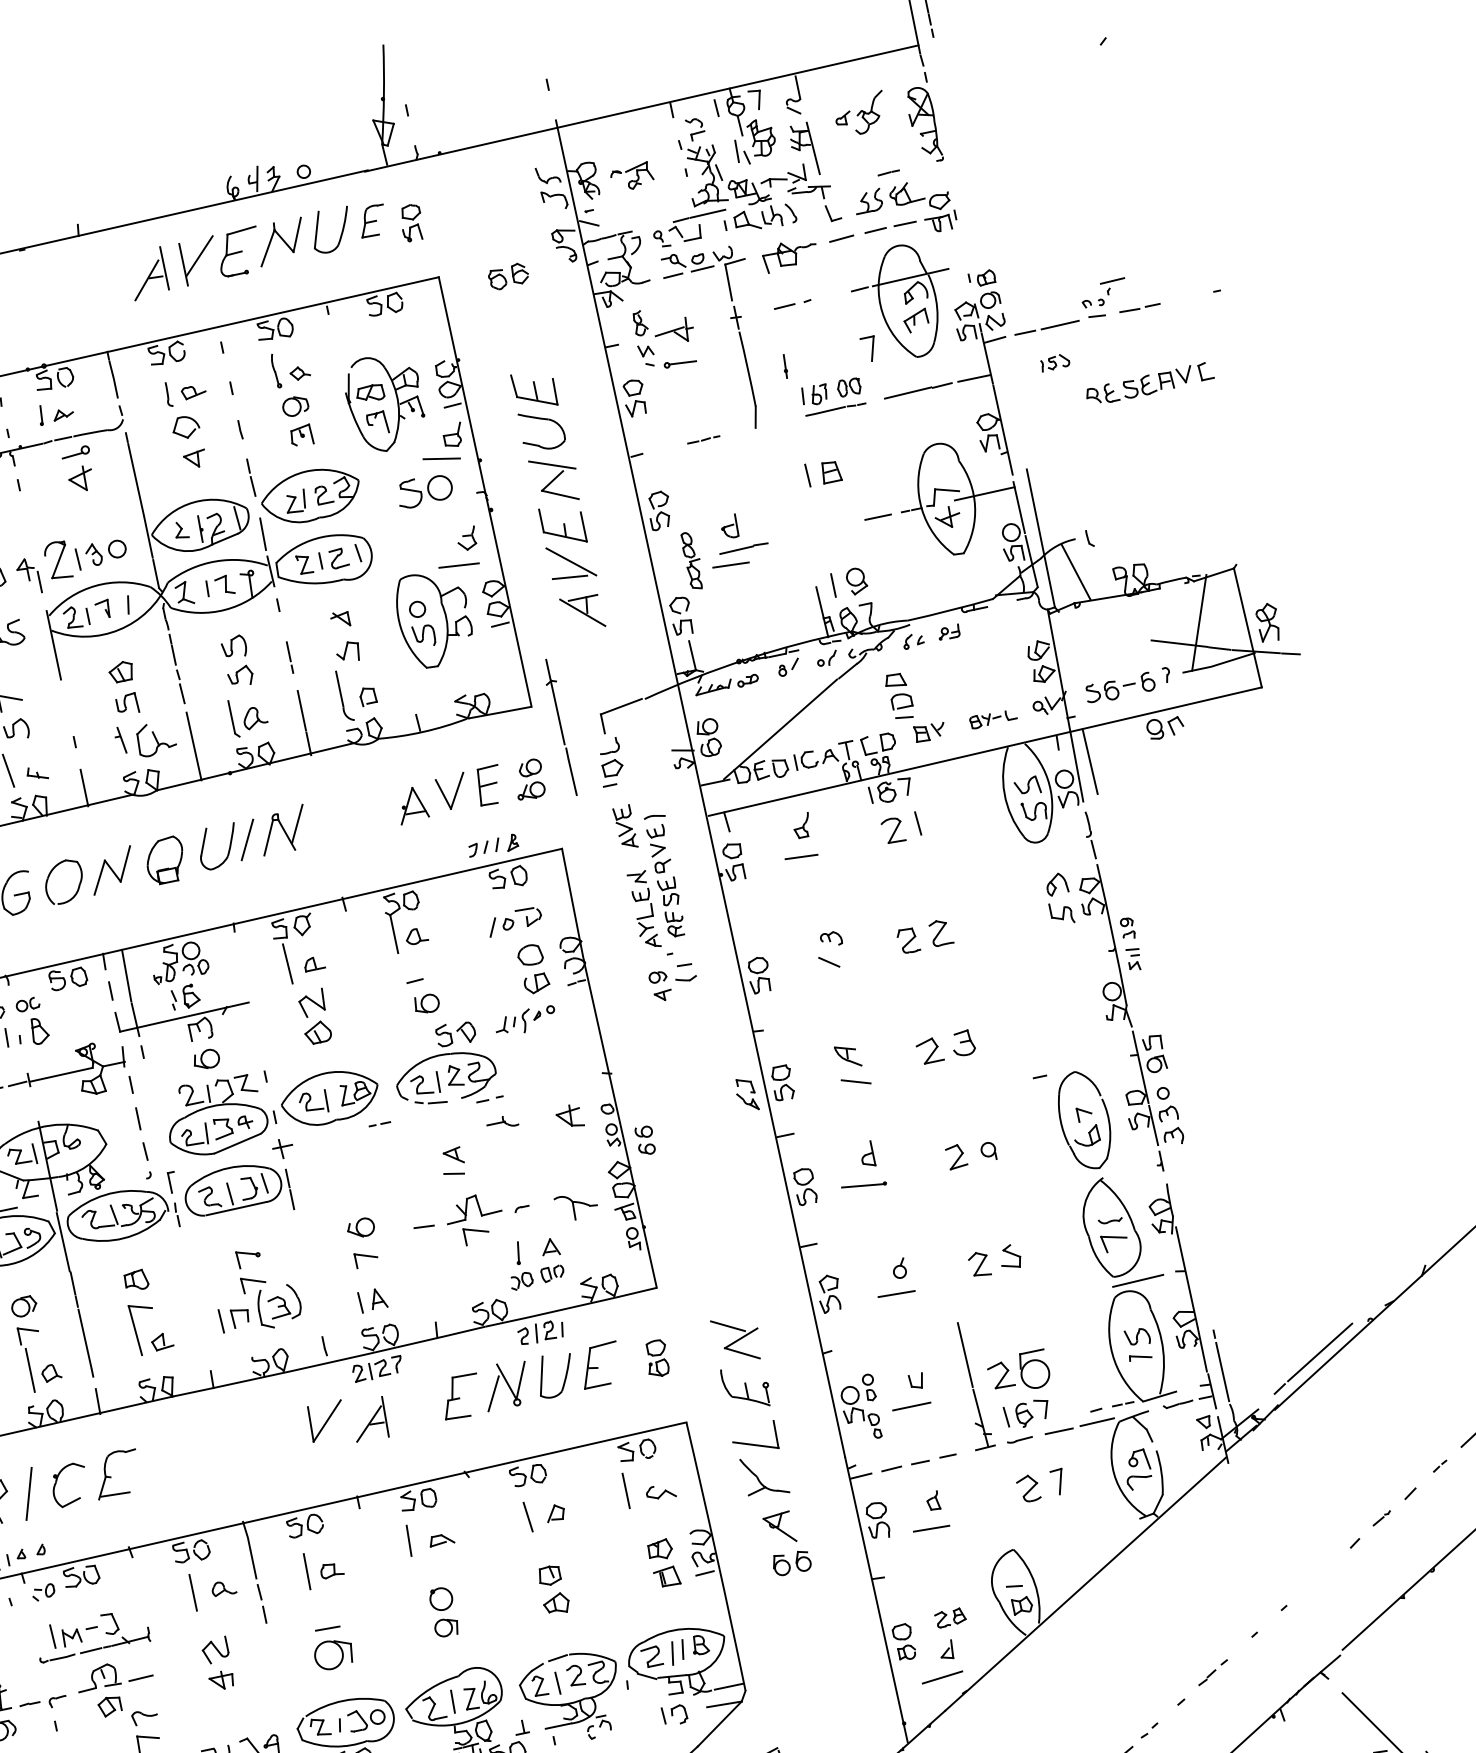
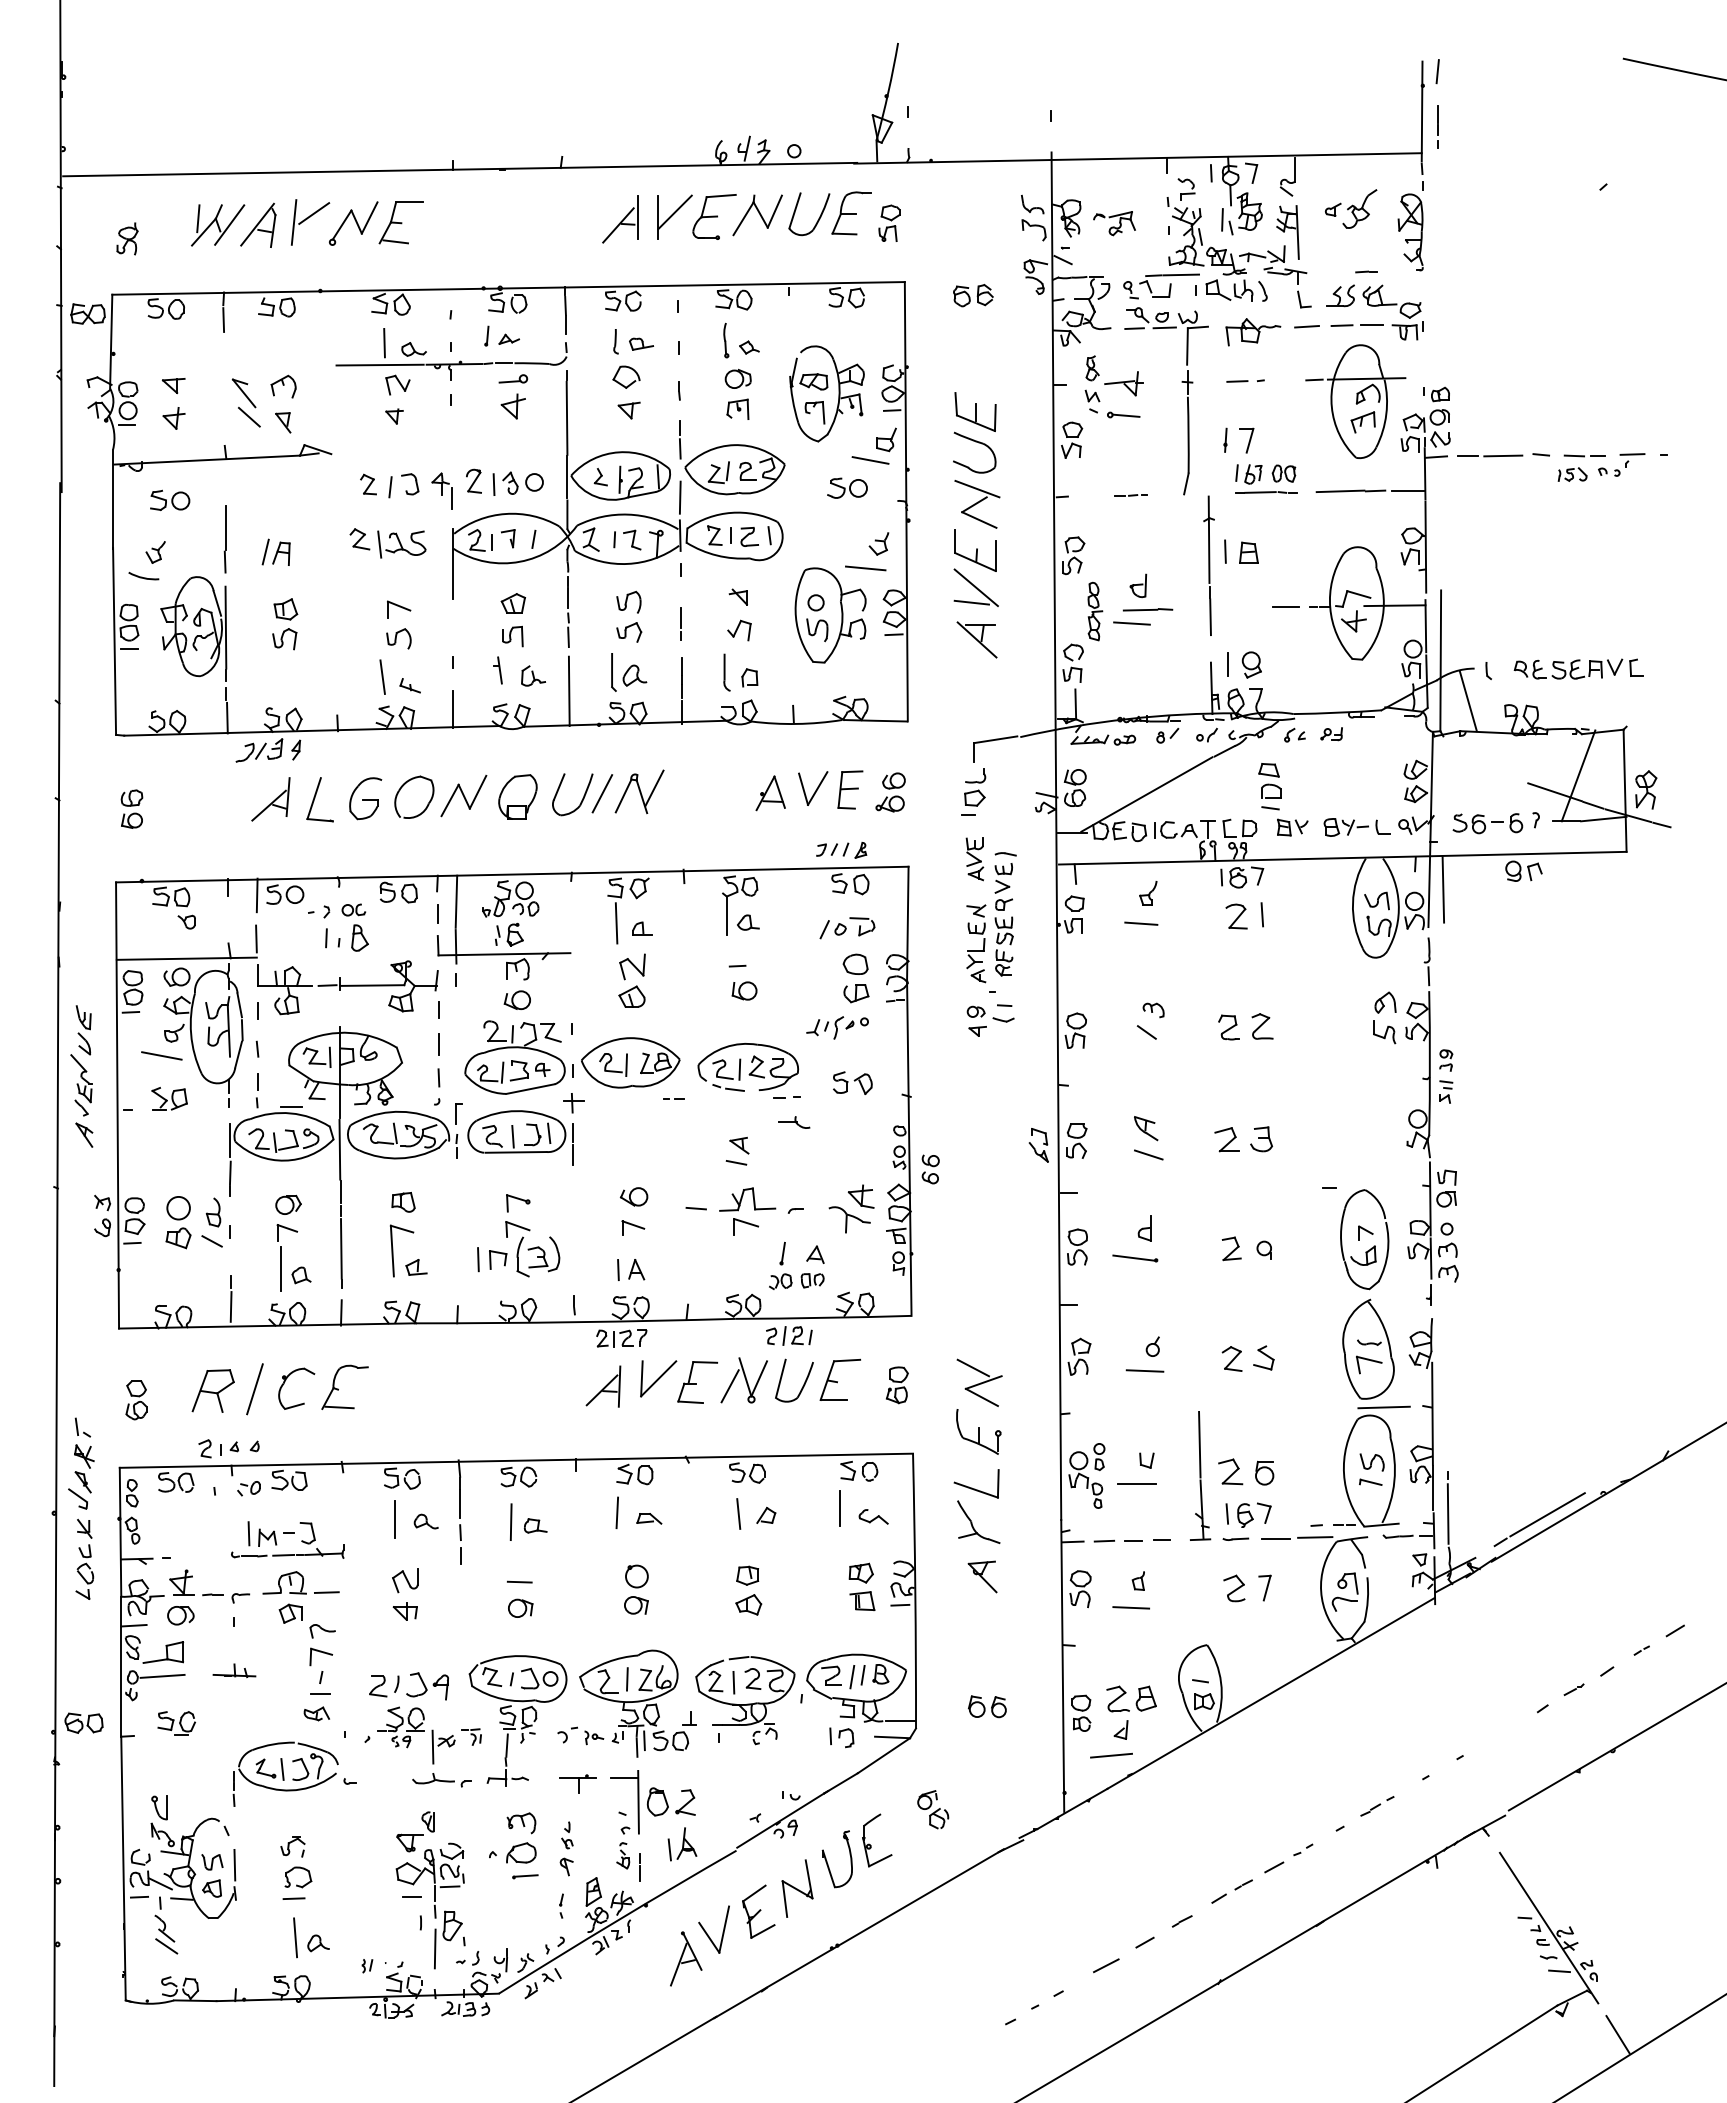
part: (372, 221) -> (851, 213), size x1.43
part: (1103, 293) -> (1621, 464), moved
part: (869, 349) -> (1246, 440), moved
part: (1054, 362) -> (1572, 474), moved
part: (1149, 383) -> (1578, 668), moved
part: (424, 490) -> (847, 487), size x0.71
part: (57, 559) -> (473, 480), size x0.62
part: (344, 695) -> (726, 672), size x0.71
part: (992, 718) -> (1356, 827), size x1.43
part: (560, 727) -> (1208, 565), moved
part: (155, 738) -> (533, 675), size x0.62
part: (455, 1033) -> (852, 1082), moved
part: (568, 1116) -> (860, 1196), moved
part: (1034, 1368) -> (1264, 1472), size x0.62
part: (326, 1420) -> (658, 1378), moved
part: (791, 1562) -> (987, 1706), moved
part: (950, 1617) -> (1131, 1698), size x1.67
part: (333, 1653) -> (520, 1607), size x0.62

